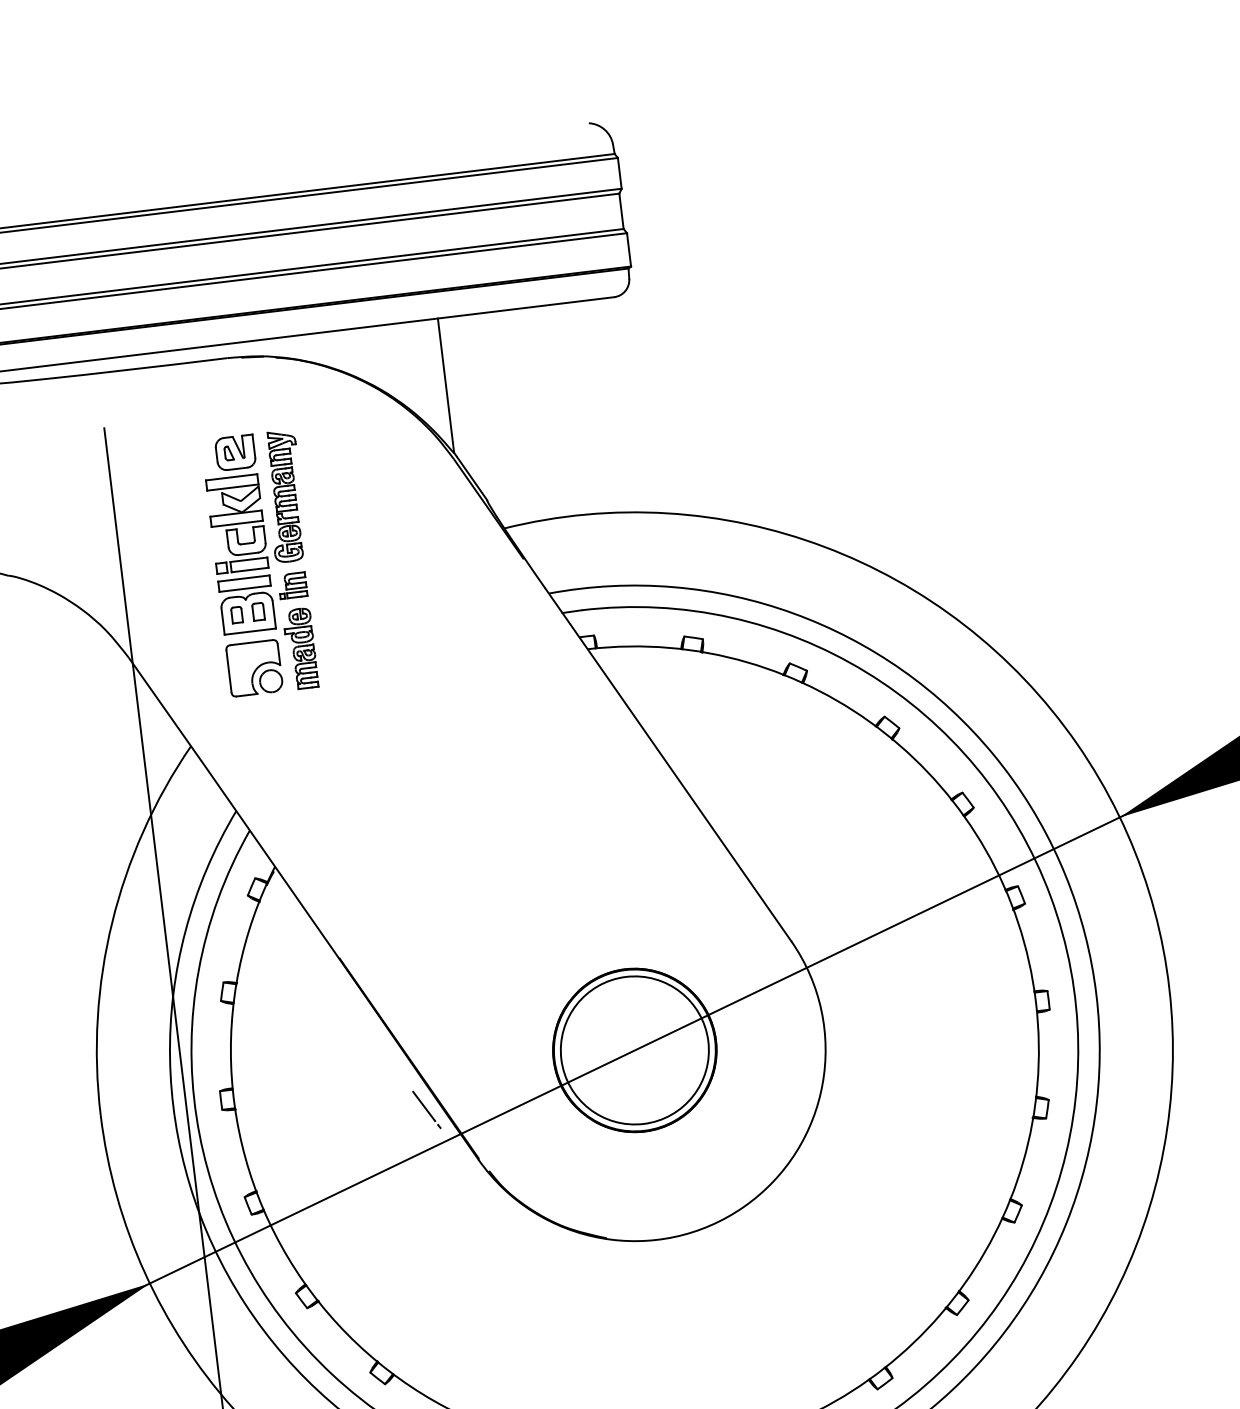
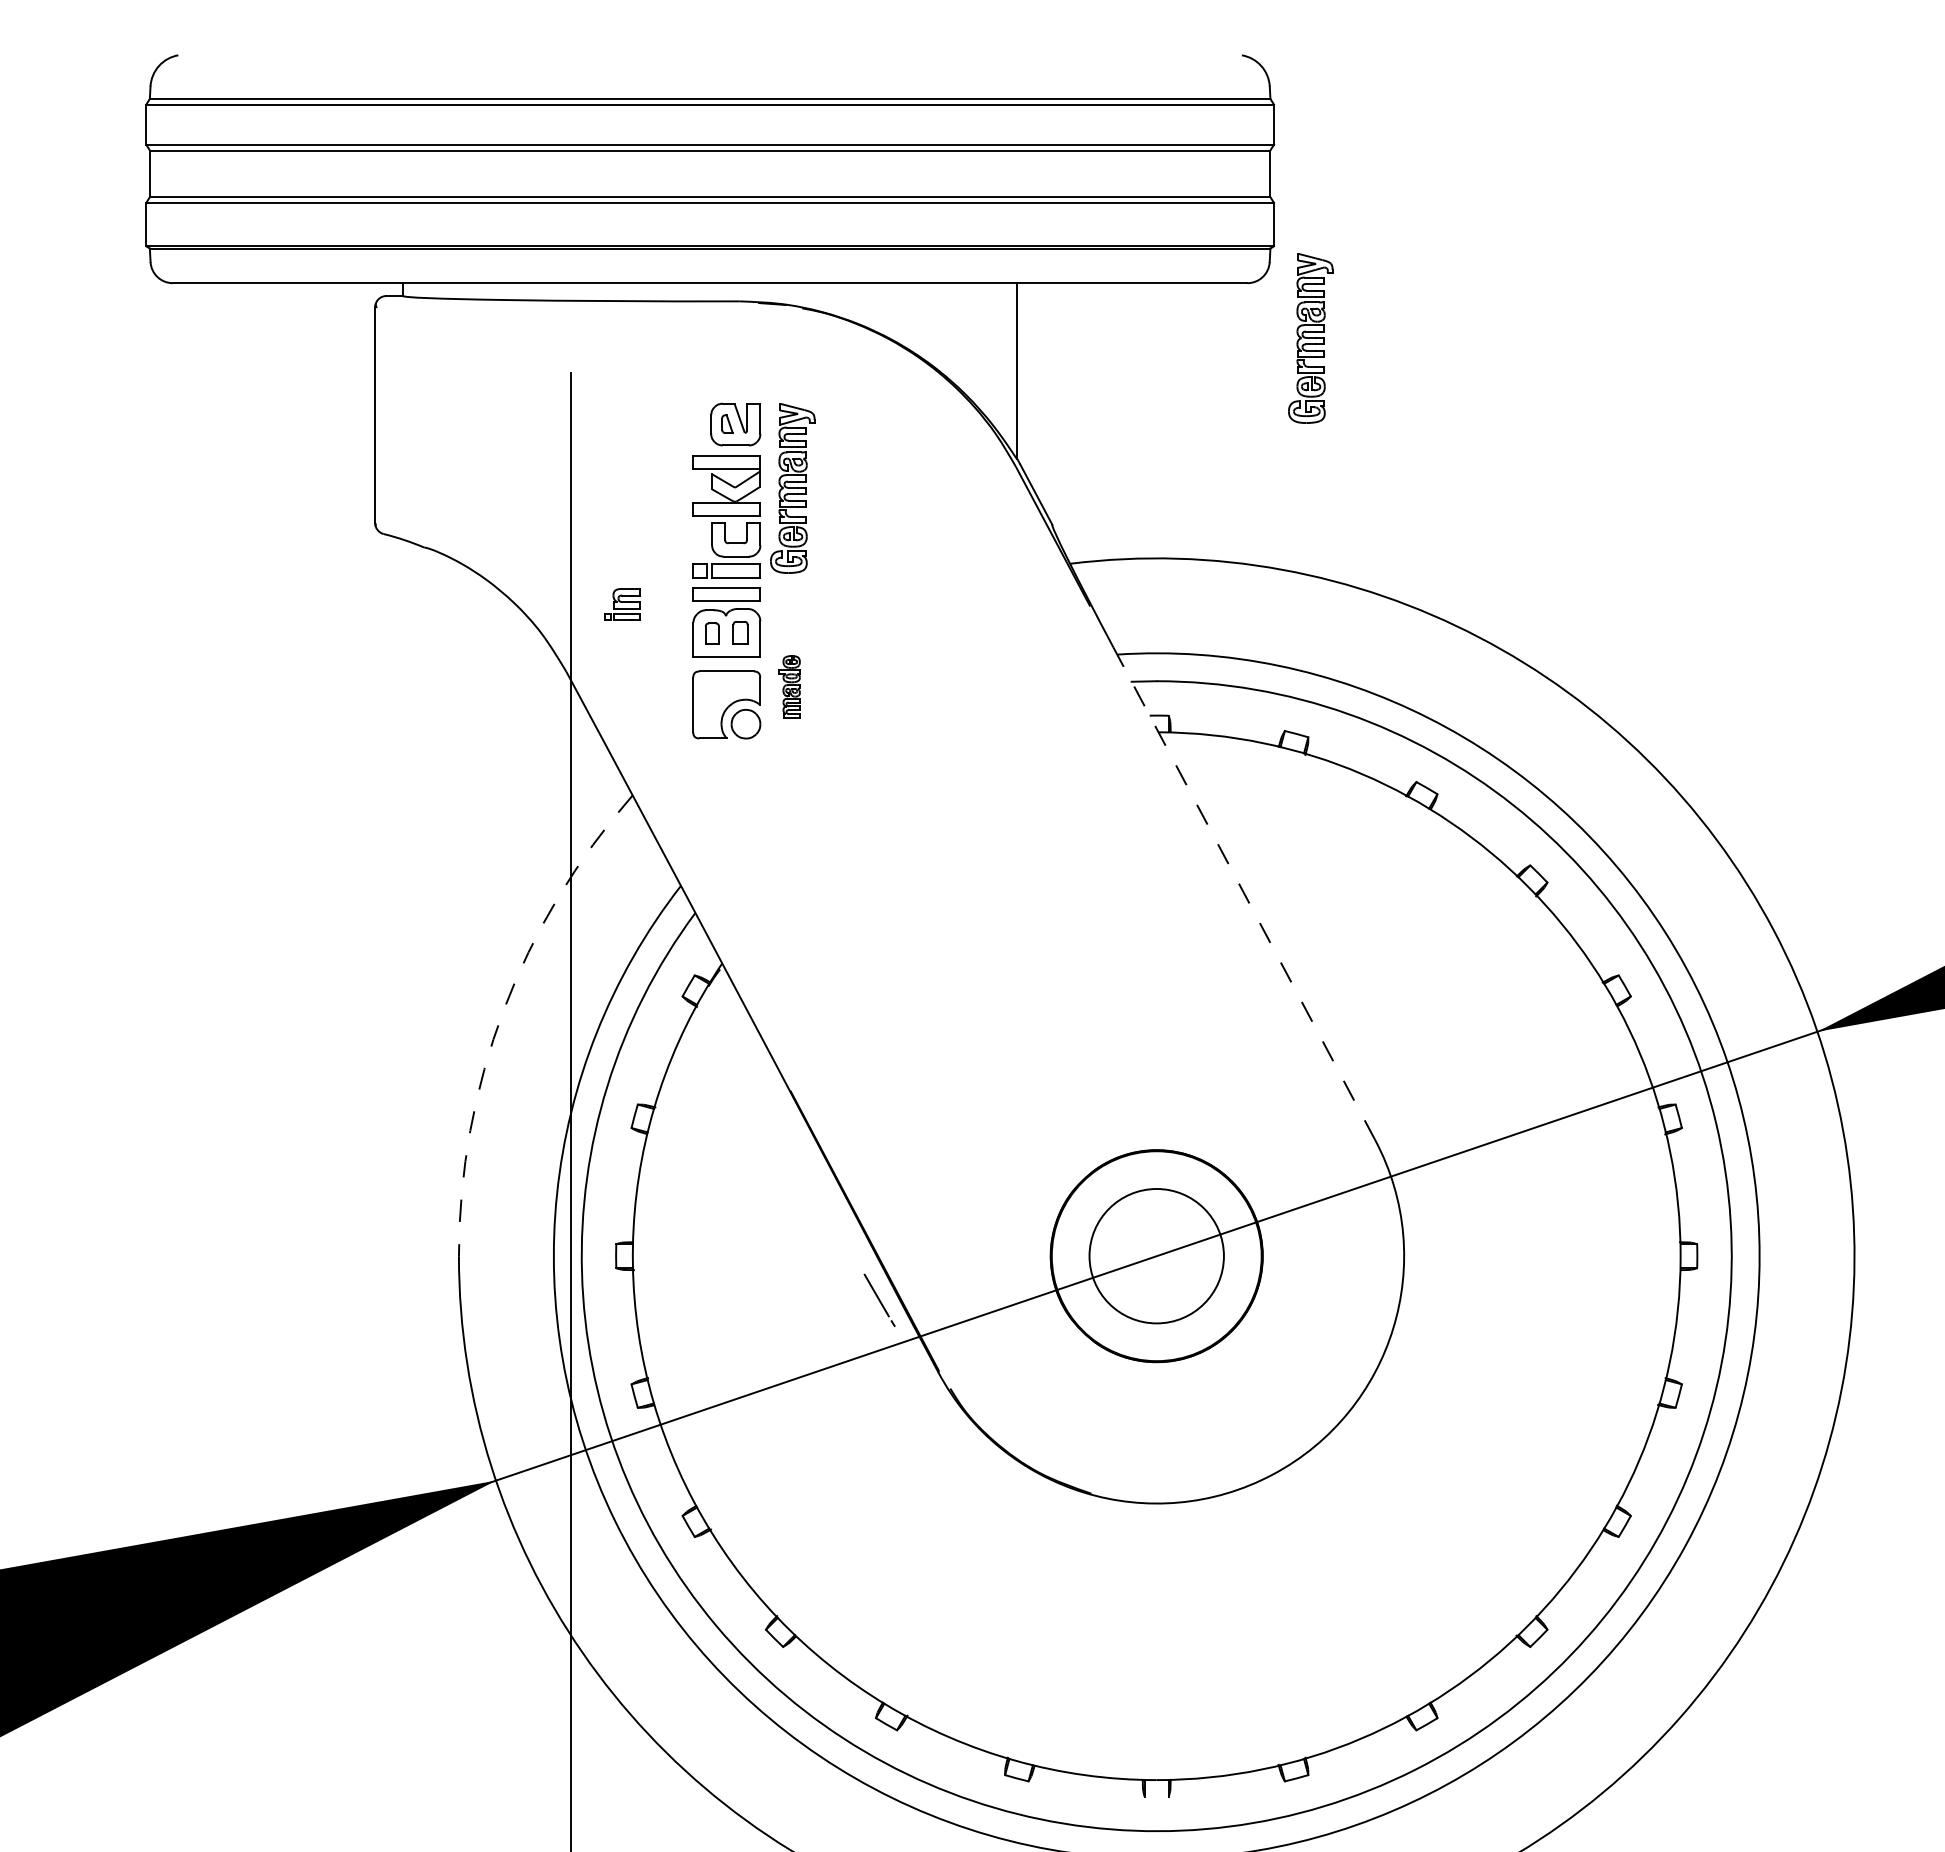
part: (667, 333) -> (1310, 338), added
part: (292, 585) -> (622, 604), moved
part: (300, 648) -> (789, 686), size x0.6
line: (668, 764) -> (1244, 893), solid -> dashed
arc: (111, 922) -> (503, 1009), solid -> dashed
circle: (634, 1050) -> (1156, 1256), size x0.7

